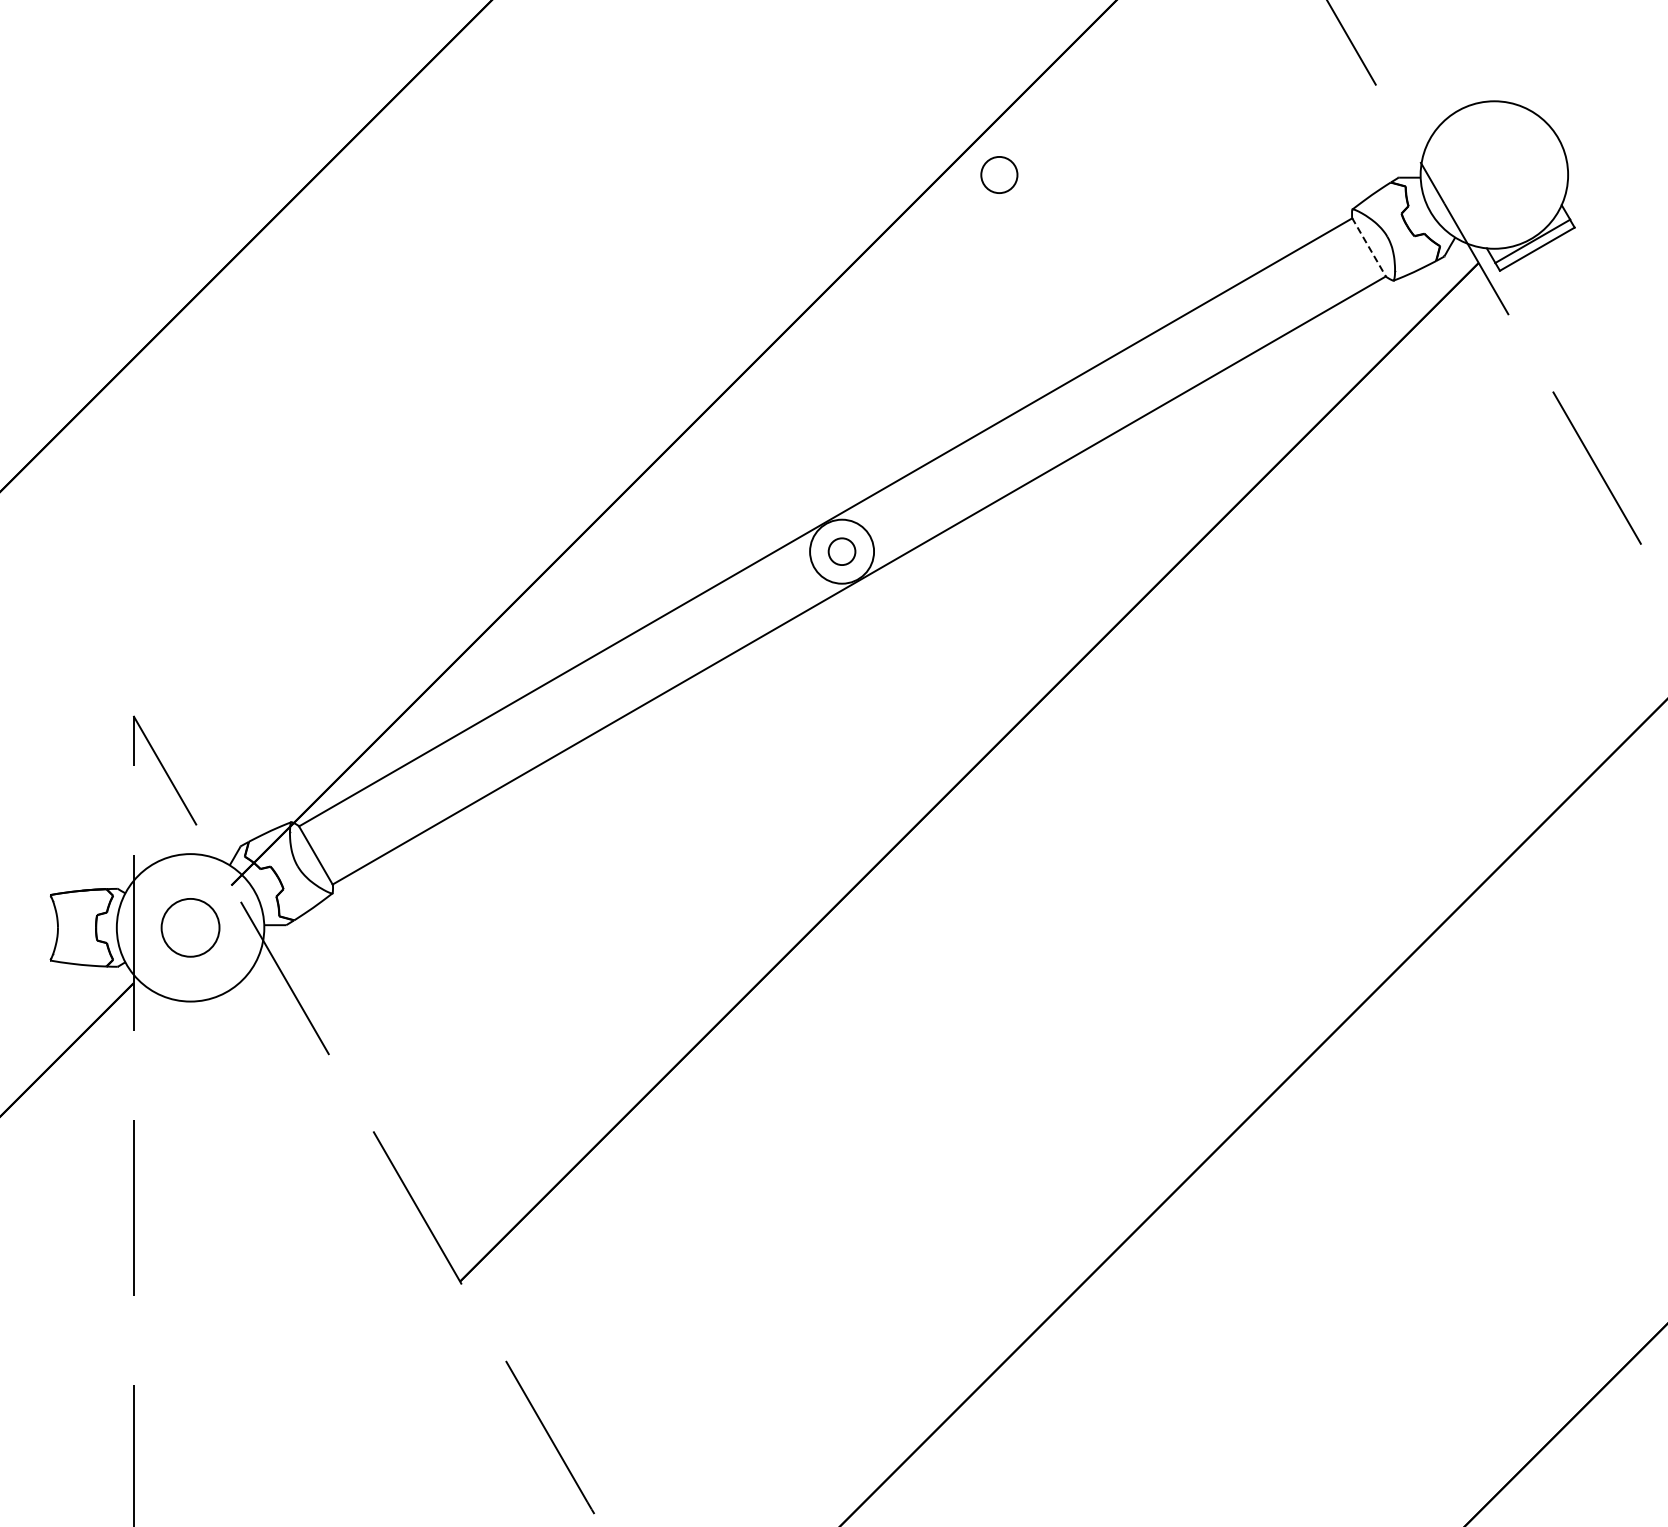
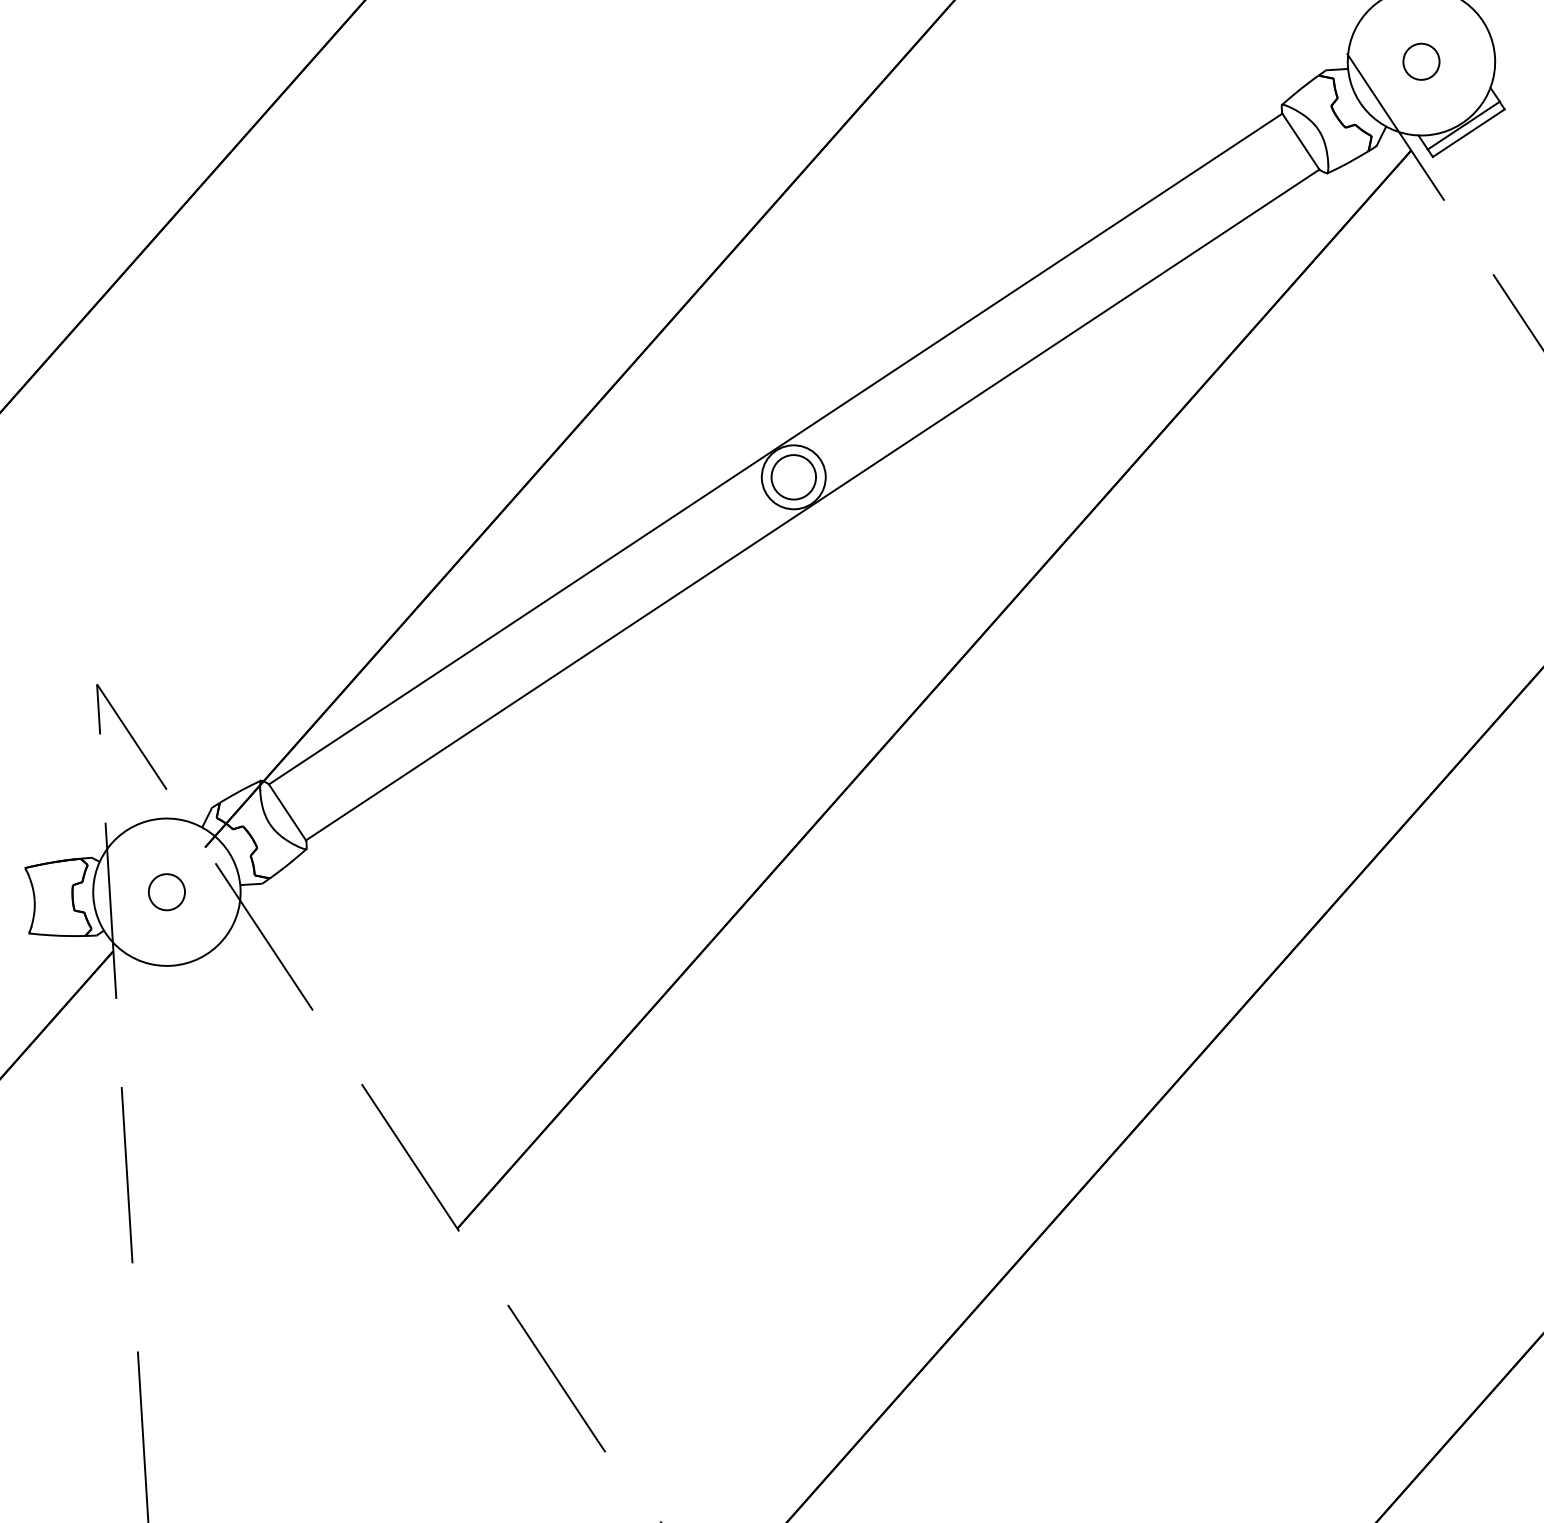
circle: (999, 174) -> (1421, 61), moved
line: (1369, 247) -> (1301, 141), dashed -> solid
circle: (841, 551) -> (793, 477), size x1.67
circle: (190, 927) -> (166, 891), size x0.62

